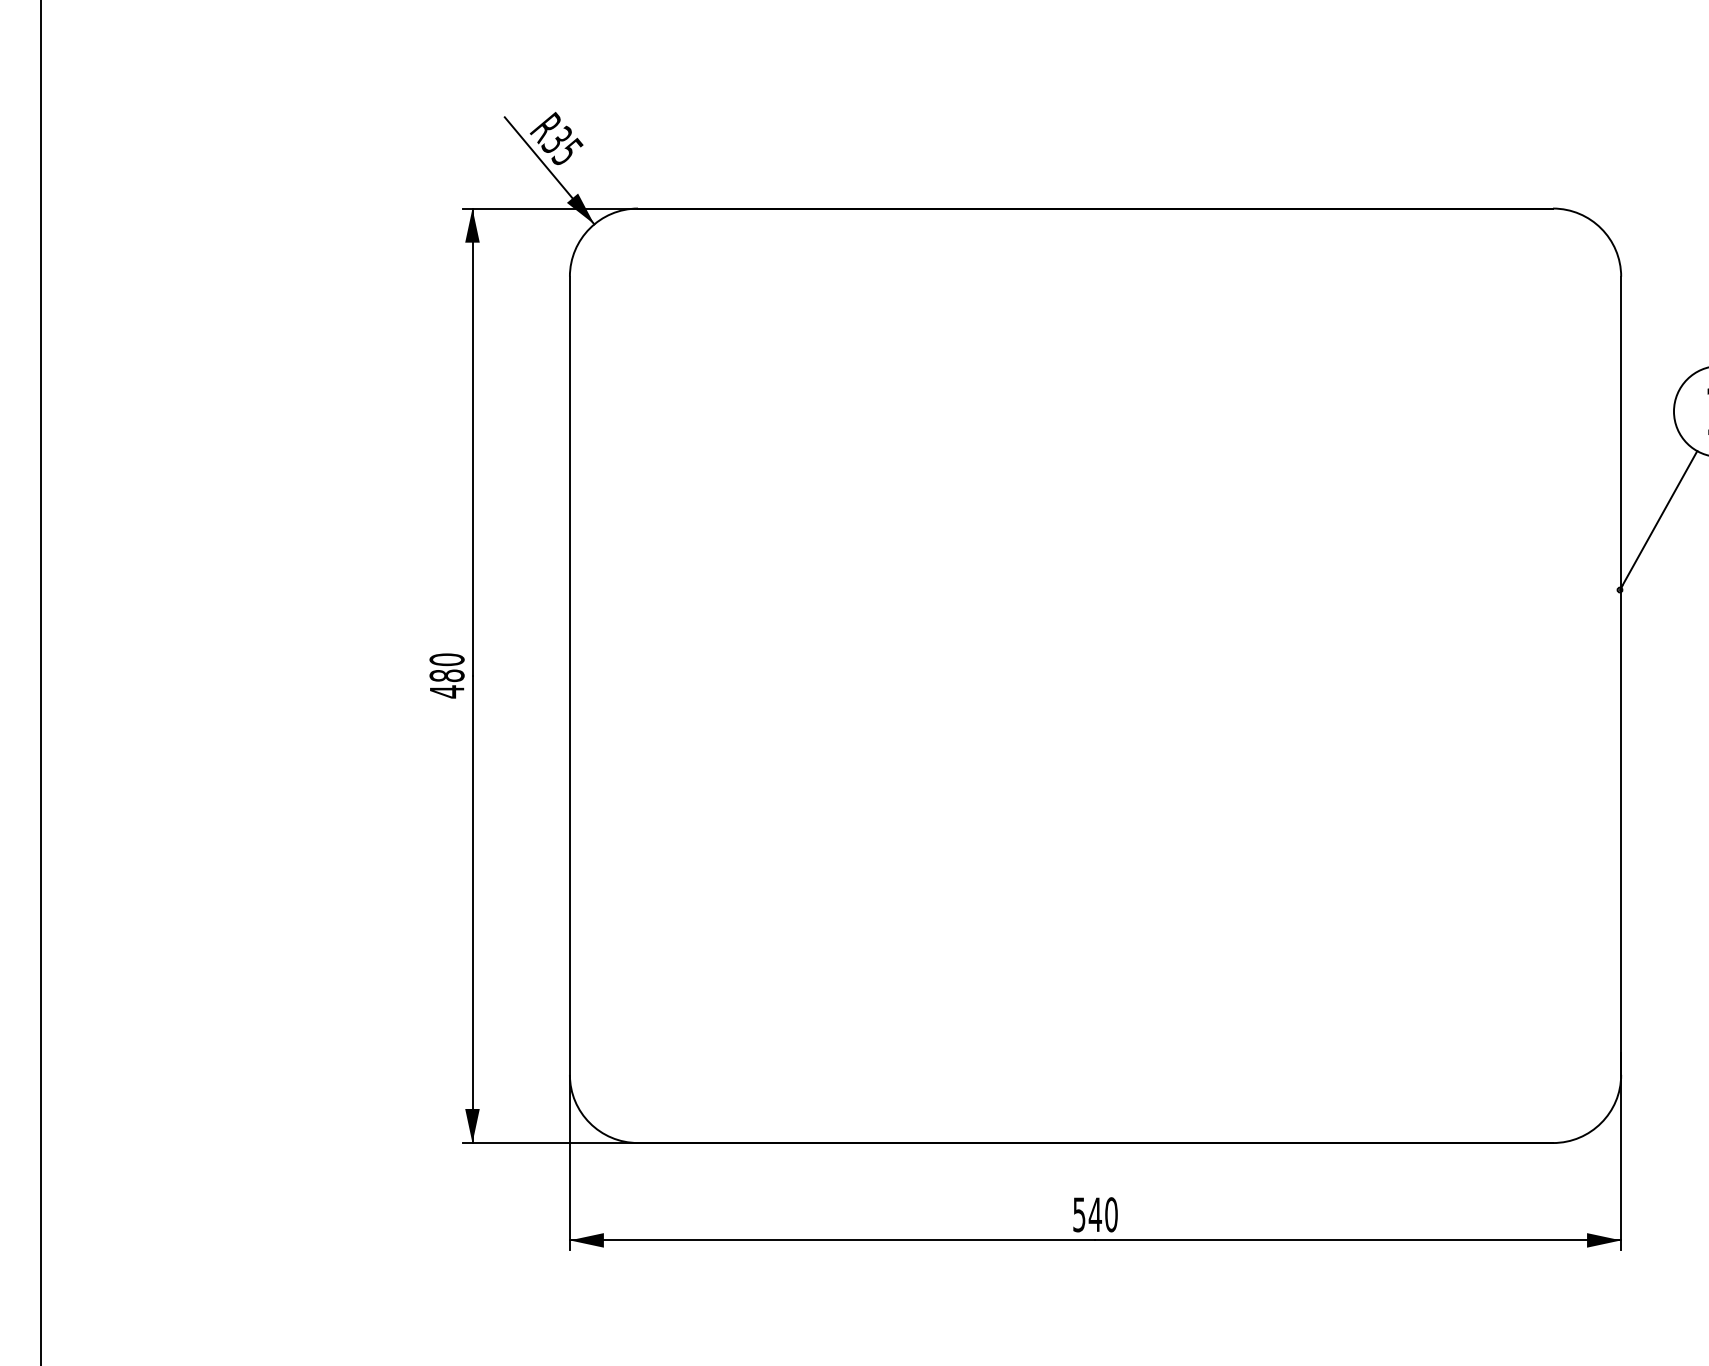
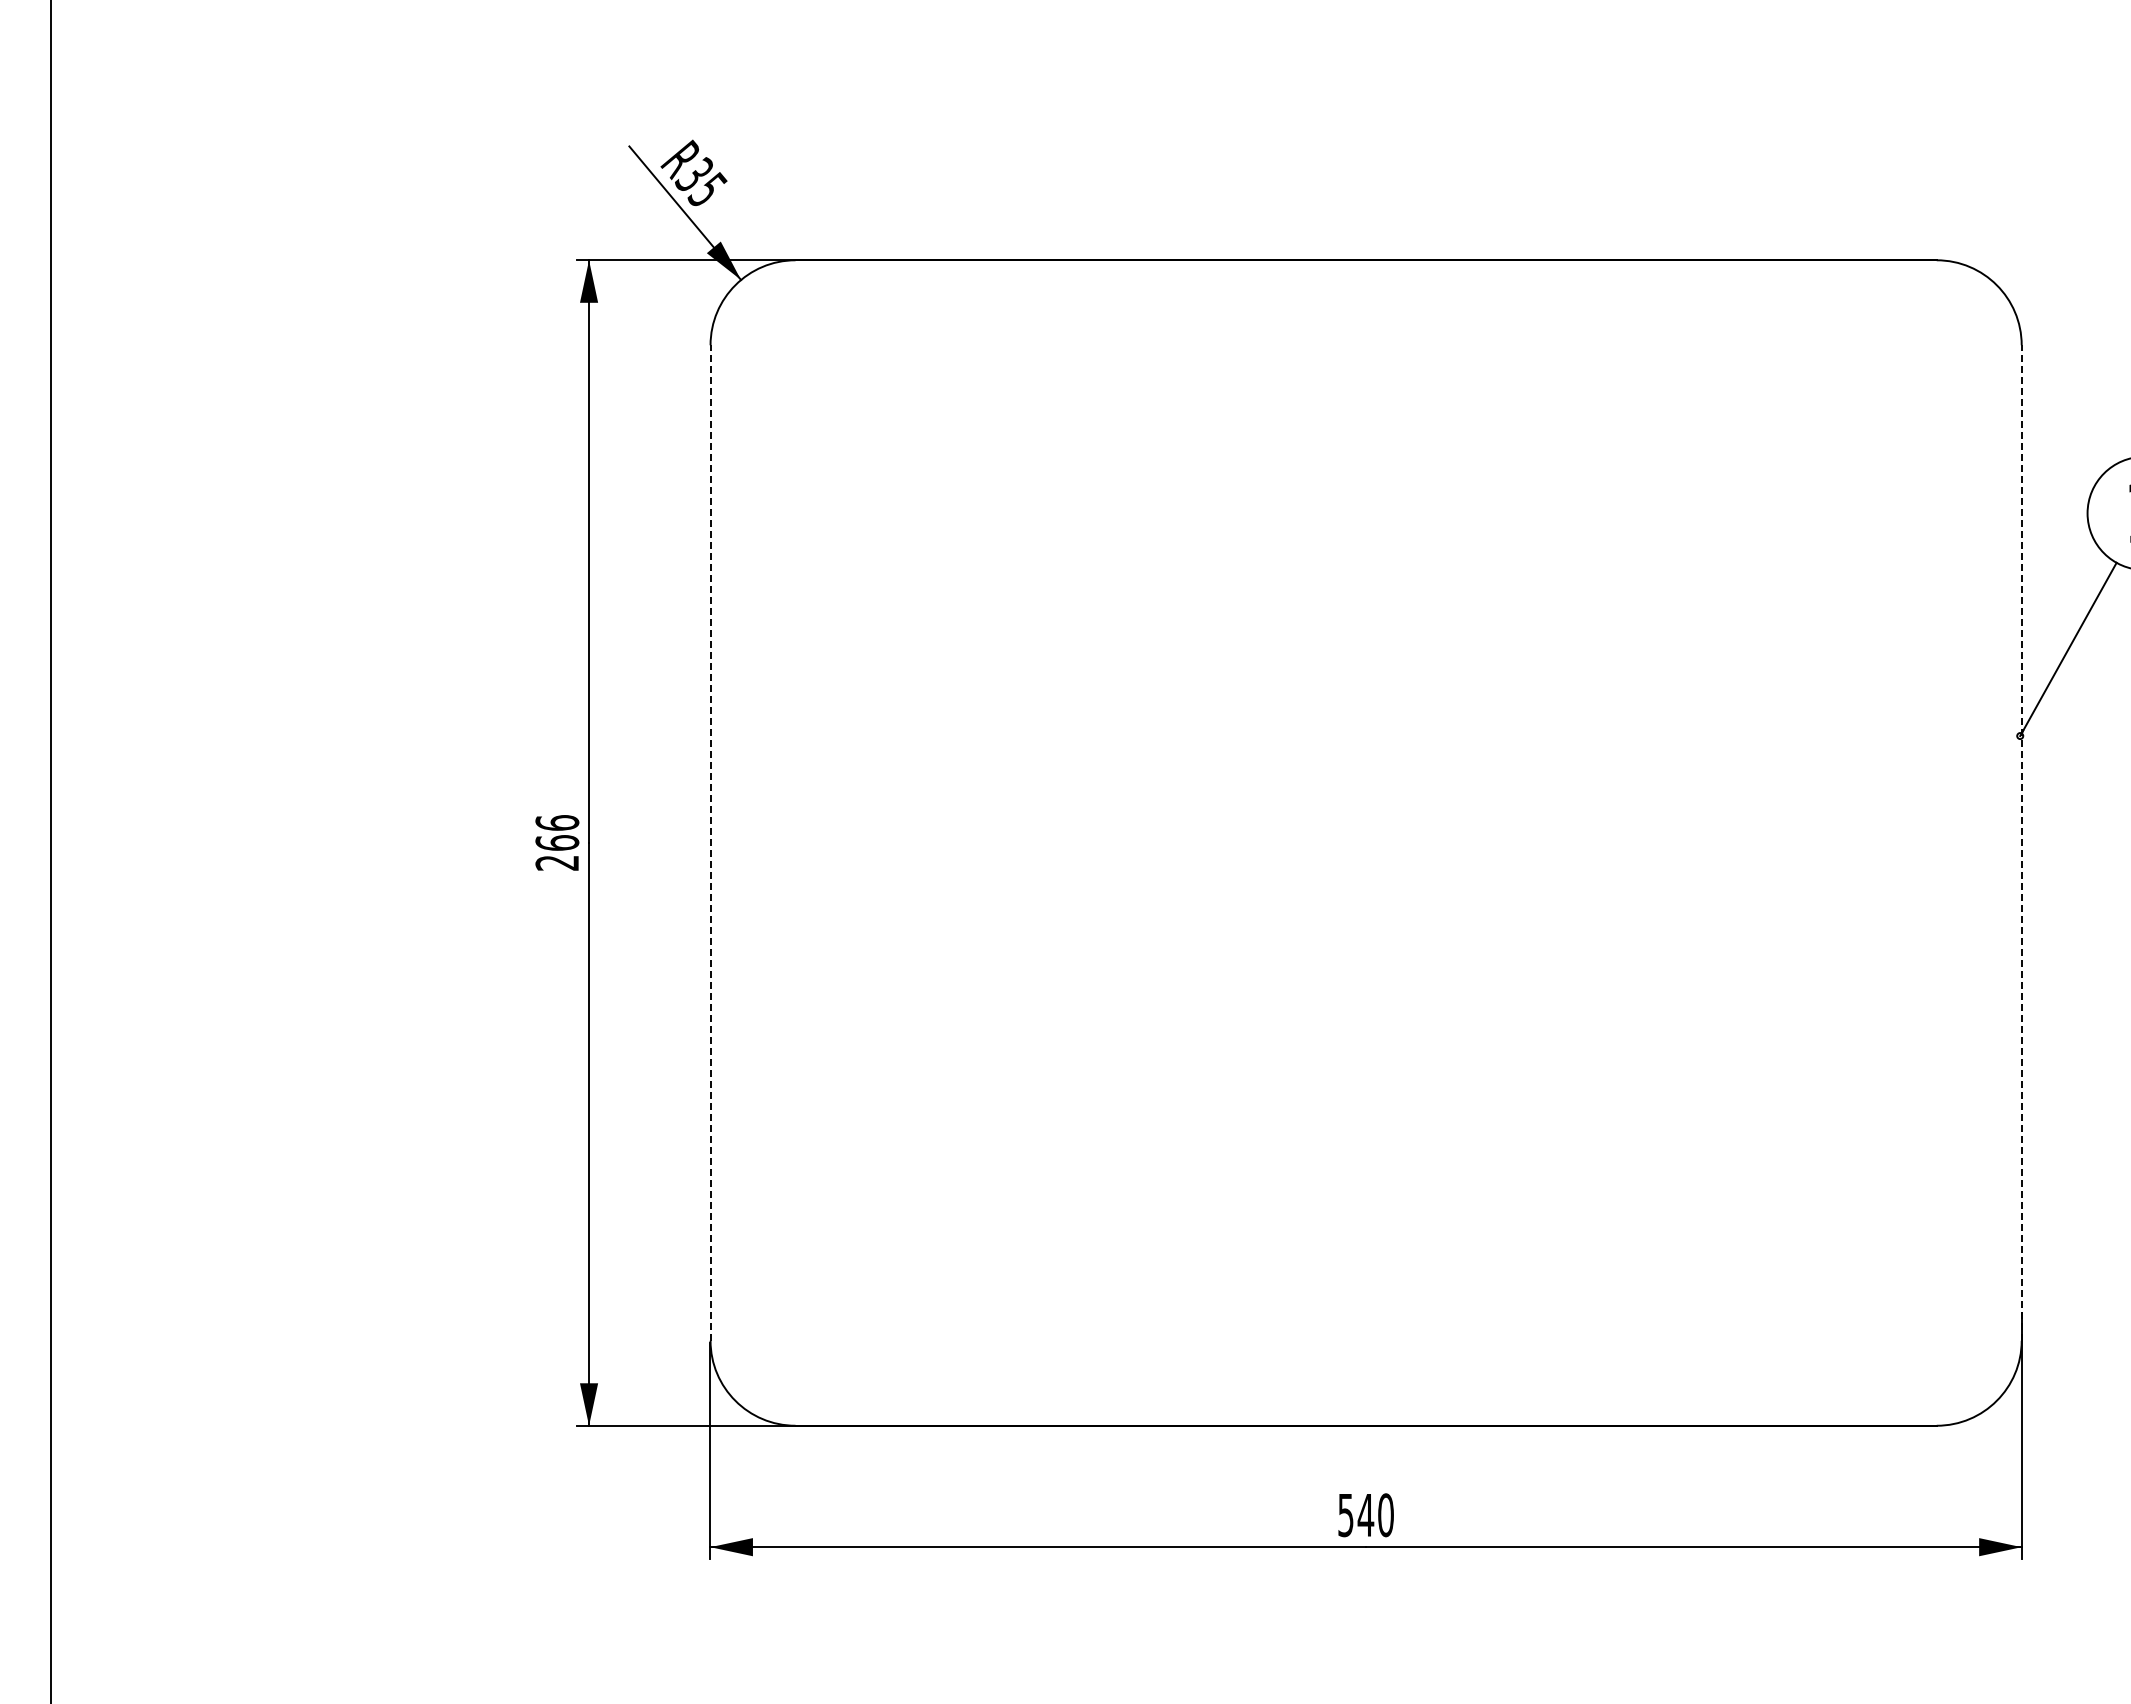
text: (447, 676) -> (557, 843), 480 -> 266
line: (569, 676) -> (710, 843), solid -> dashed
line: (1621, 676) -> (2021, 843), solid -> dashed

